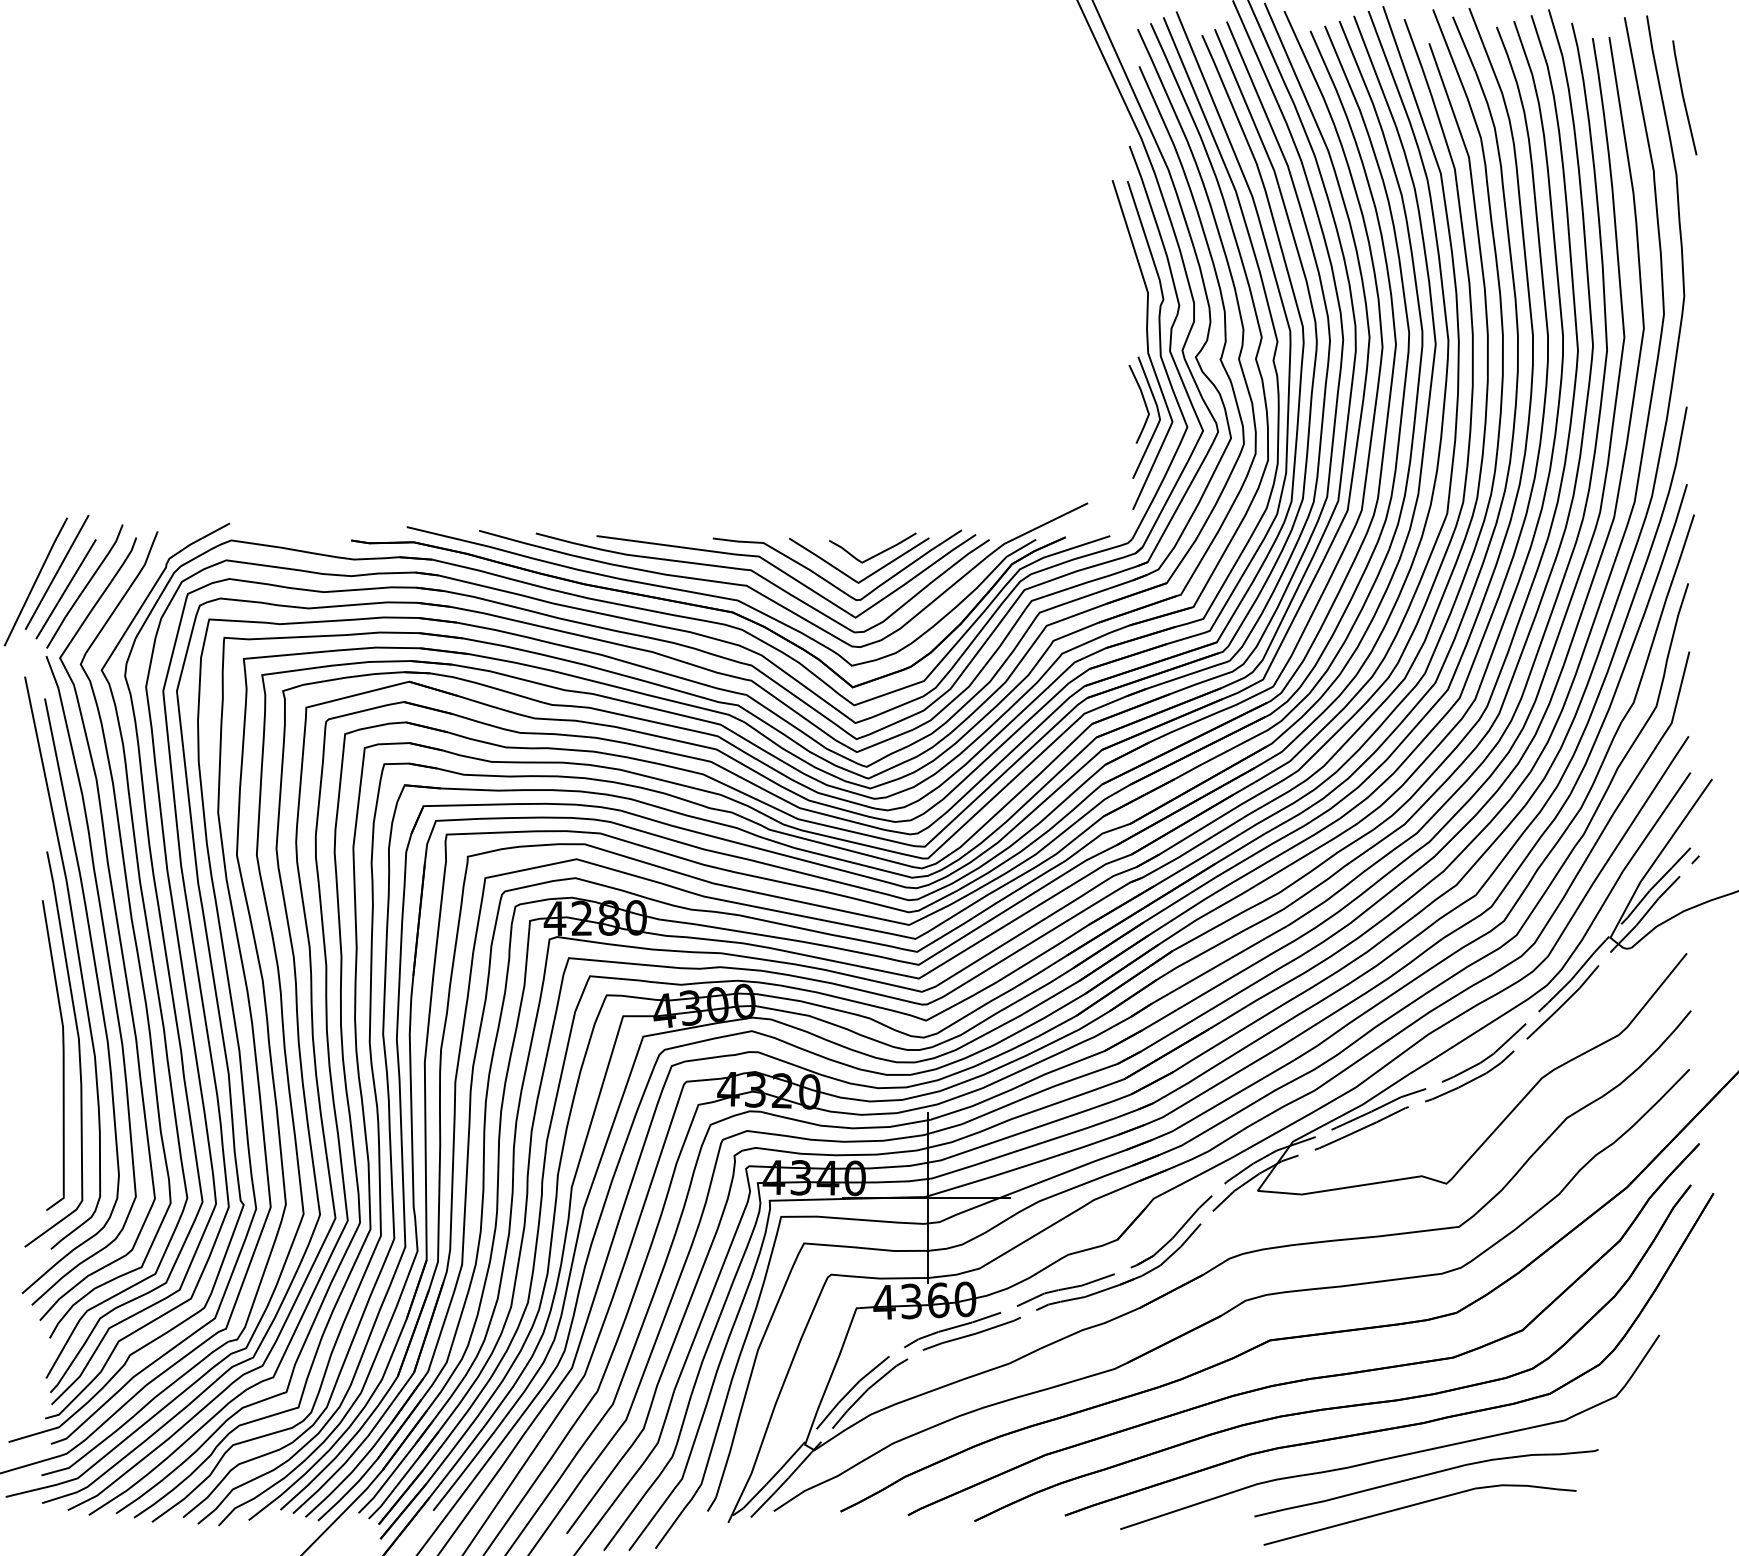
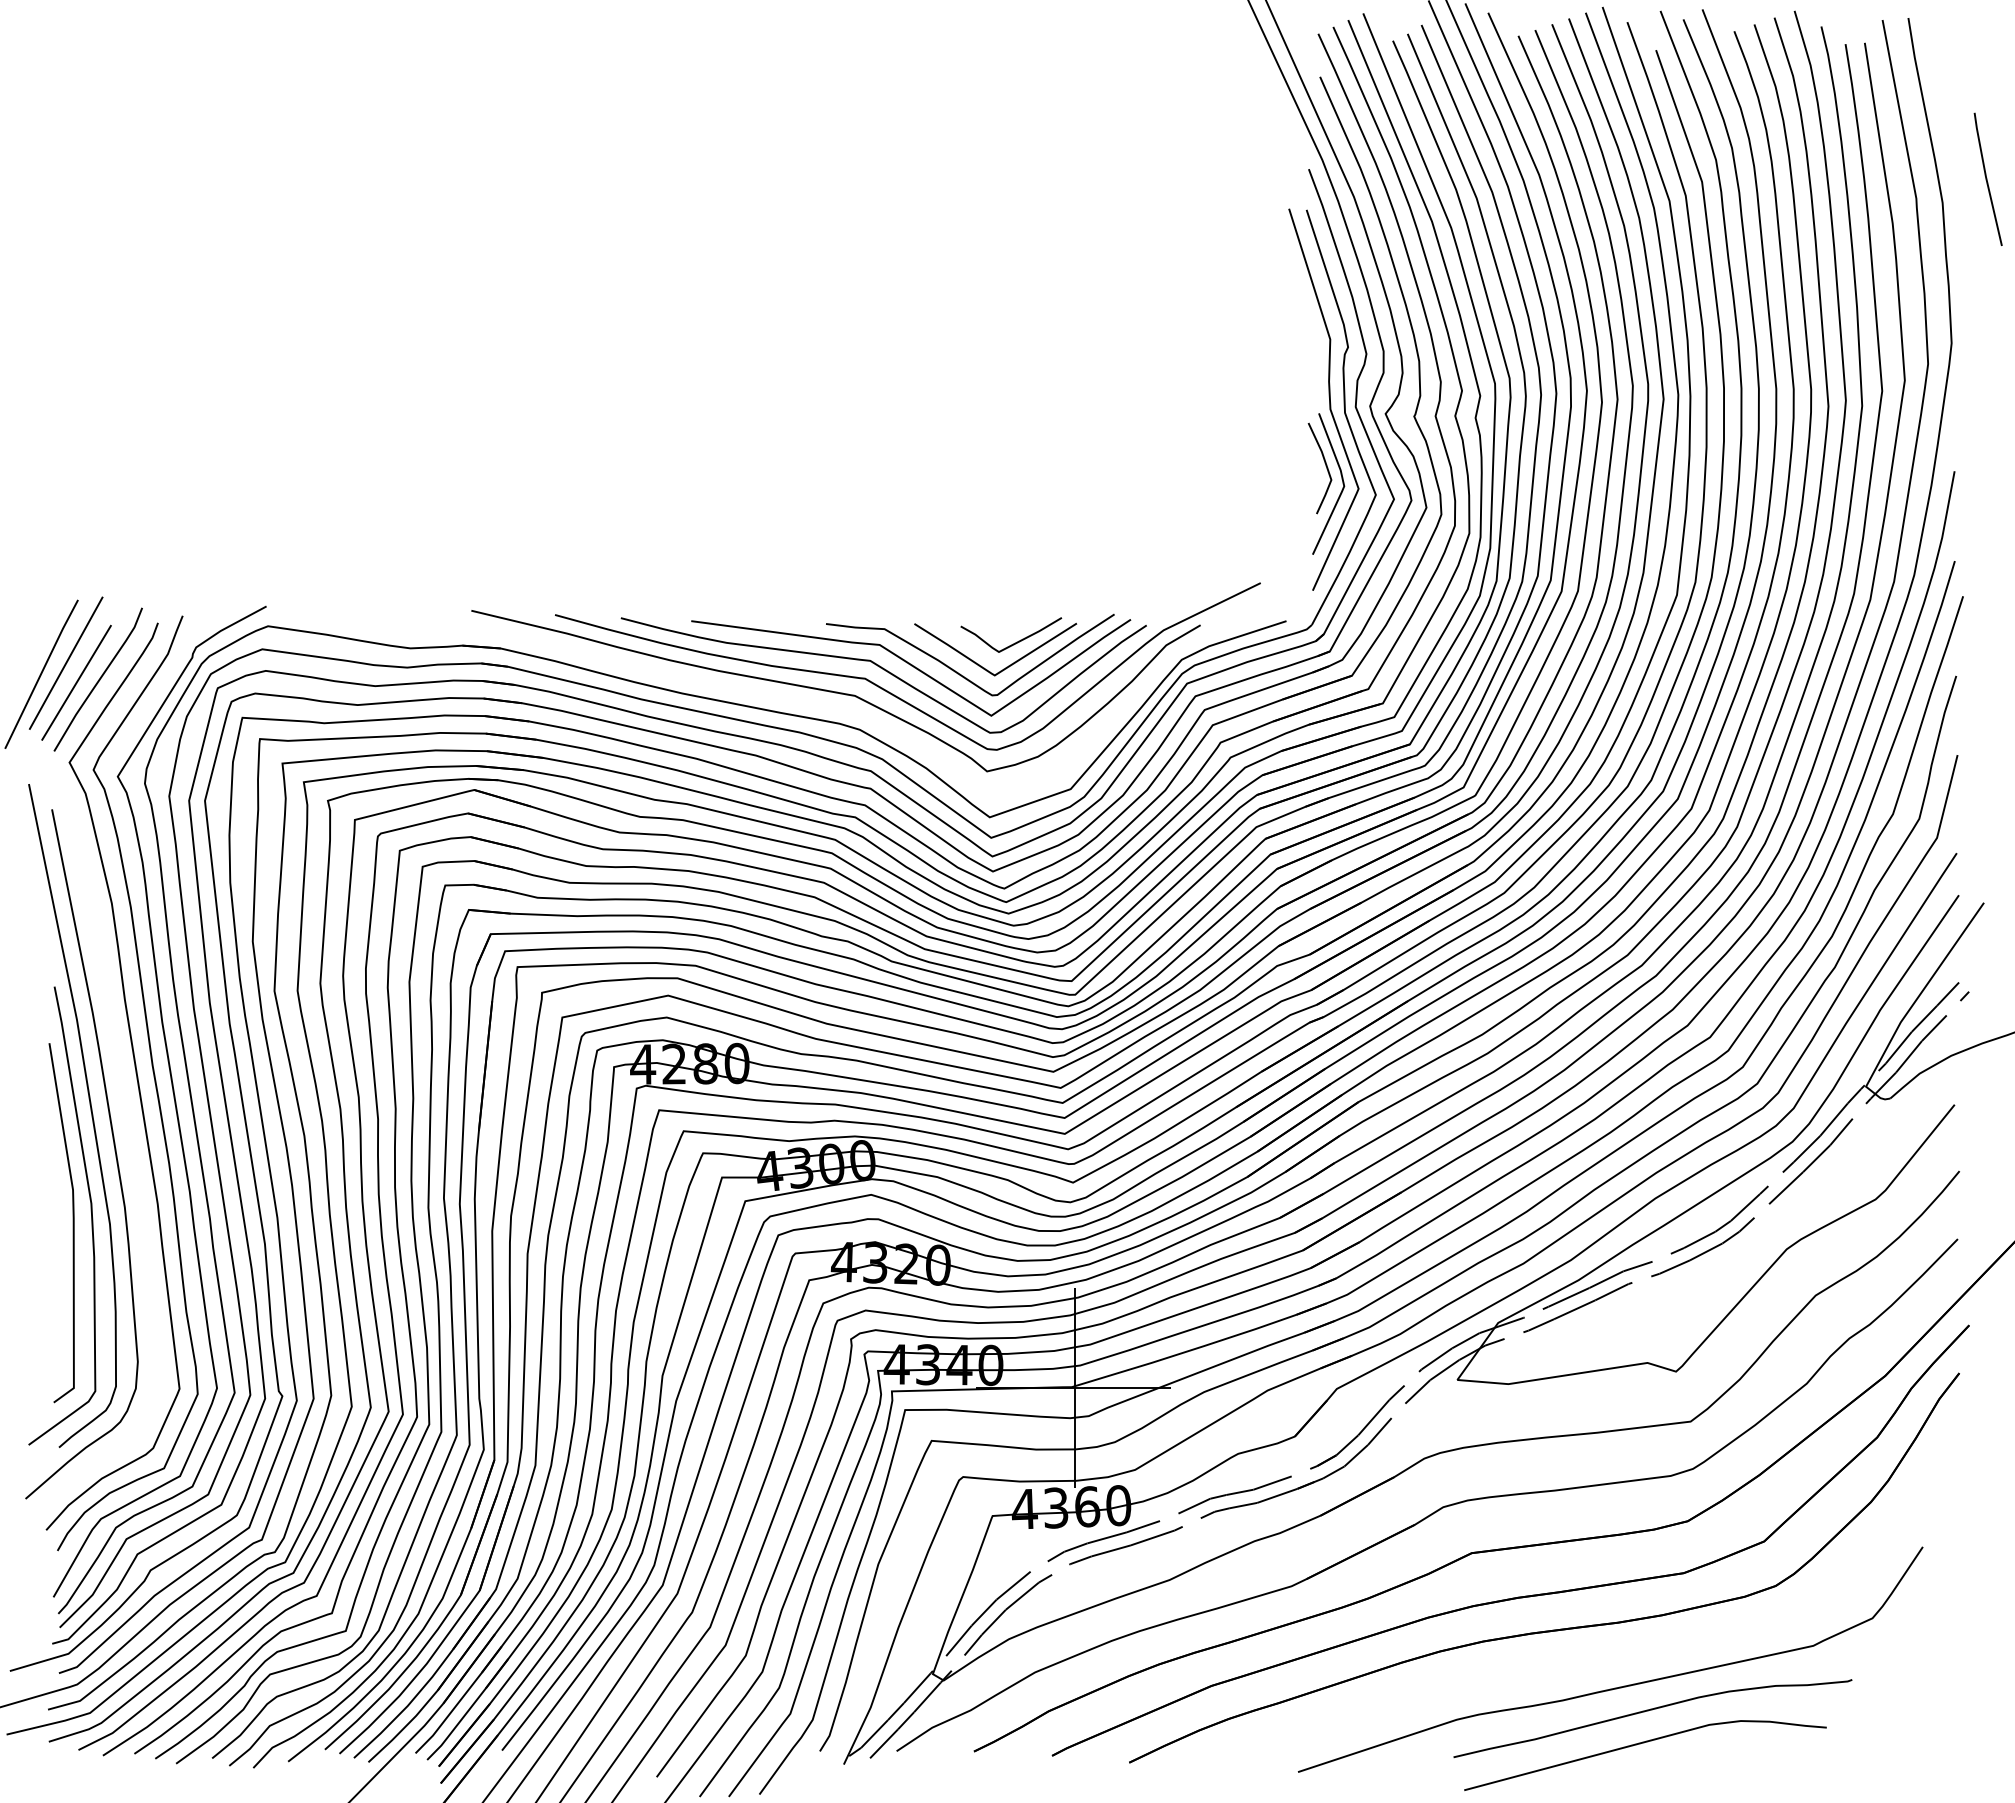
line: (1684, 97) -> (1987, 178), moved
part: (708, 612) -> (820, 709), removed
curve: (110, 974) -> (127, 1129), removed
part: (1399, 1426) -> (1621, 1652), removed

